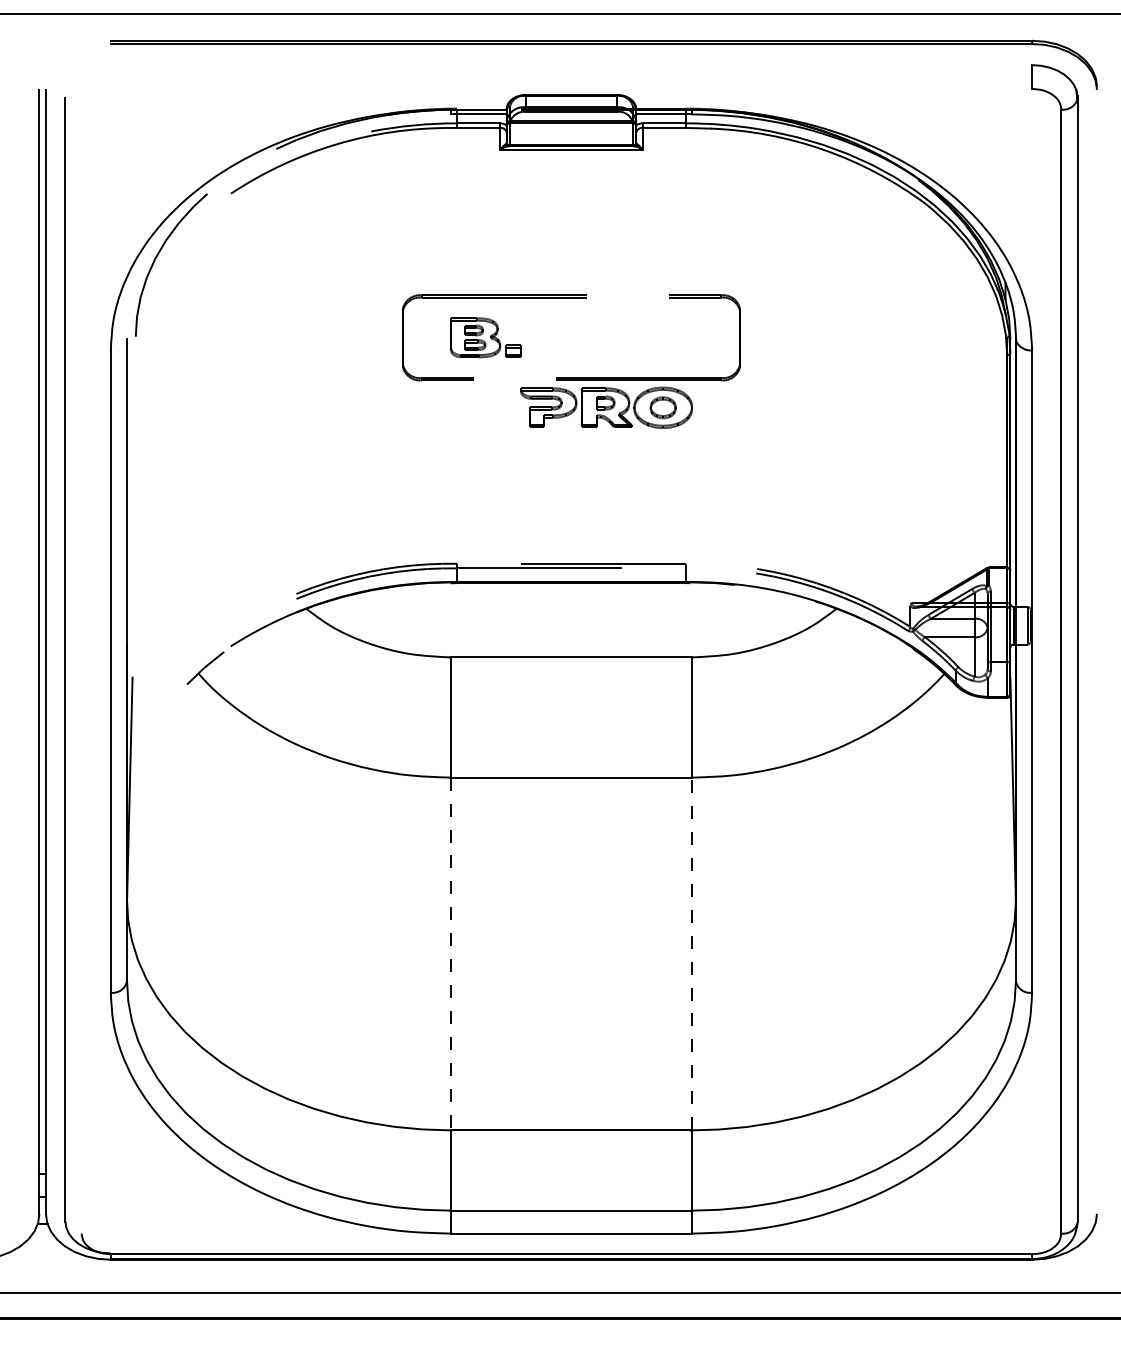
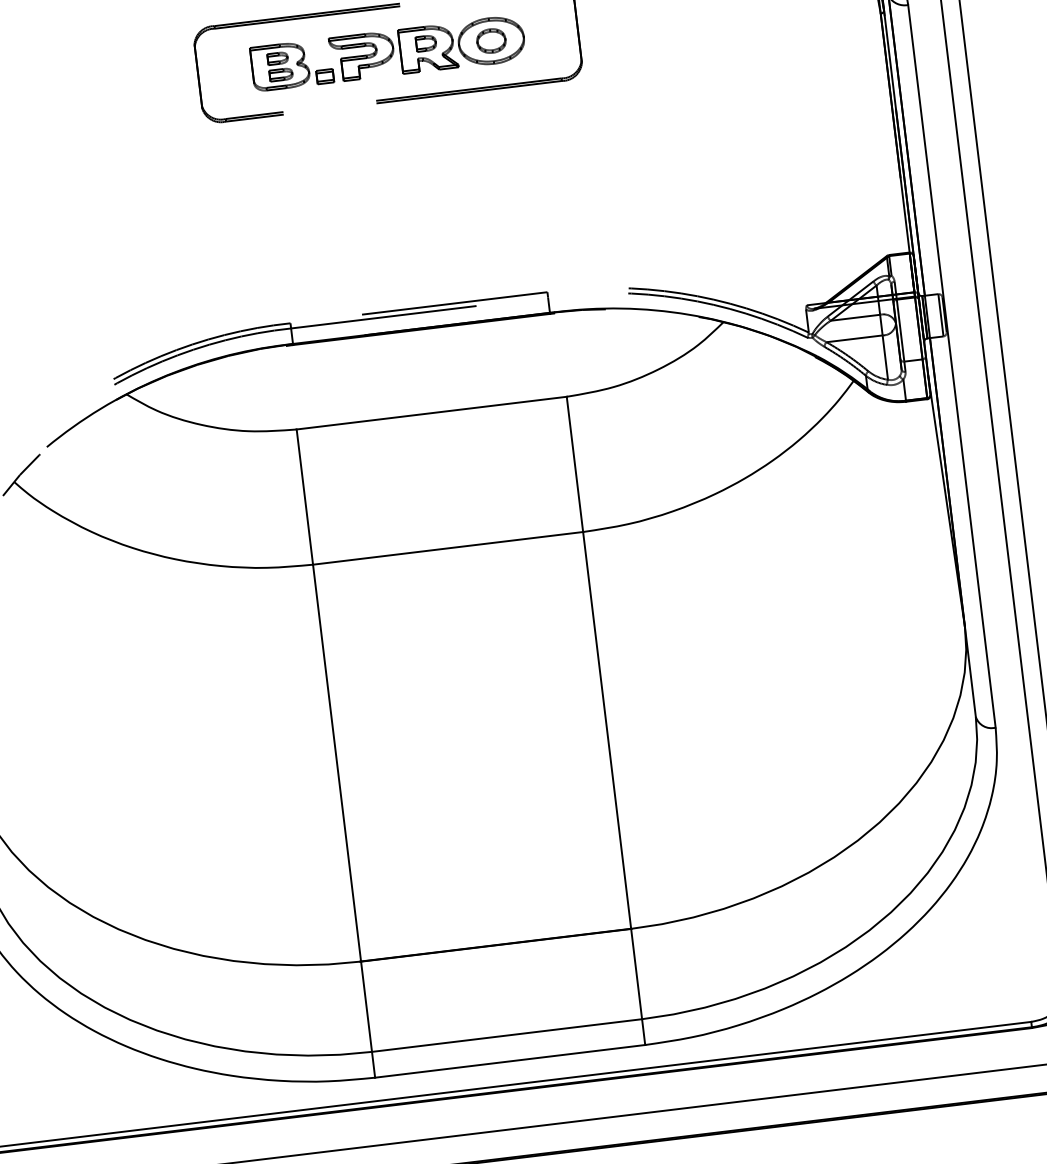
part: (606, 407) -> (427, 48), moved
line: (691, 953) -> (607, 729), dashed -> solid
line: (451, 954) -> (337, 763), dashed -> solid

